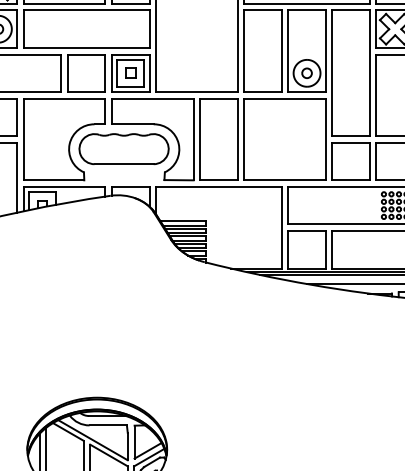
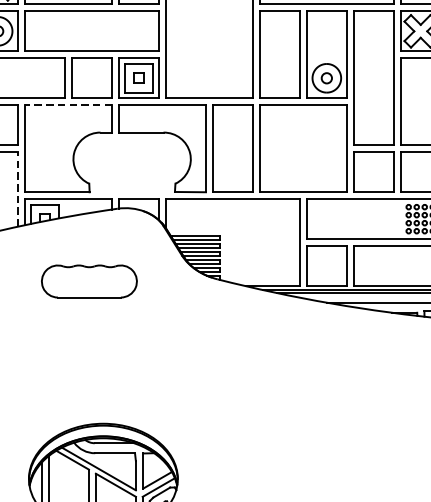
line: (64, 98) -> (68, 105), solid -> dashed
part: (123, 149) -> (88, 281), moved
line: (17, 177) -> (18, 189), solid -> dashed

